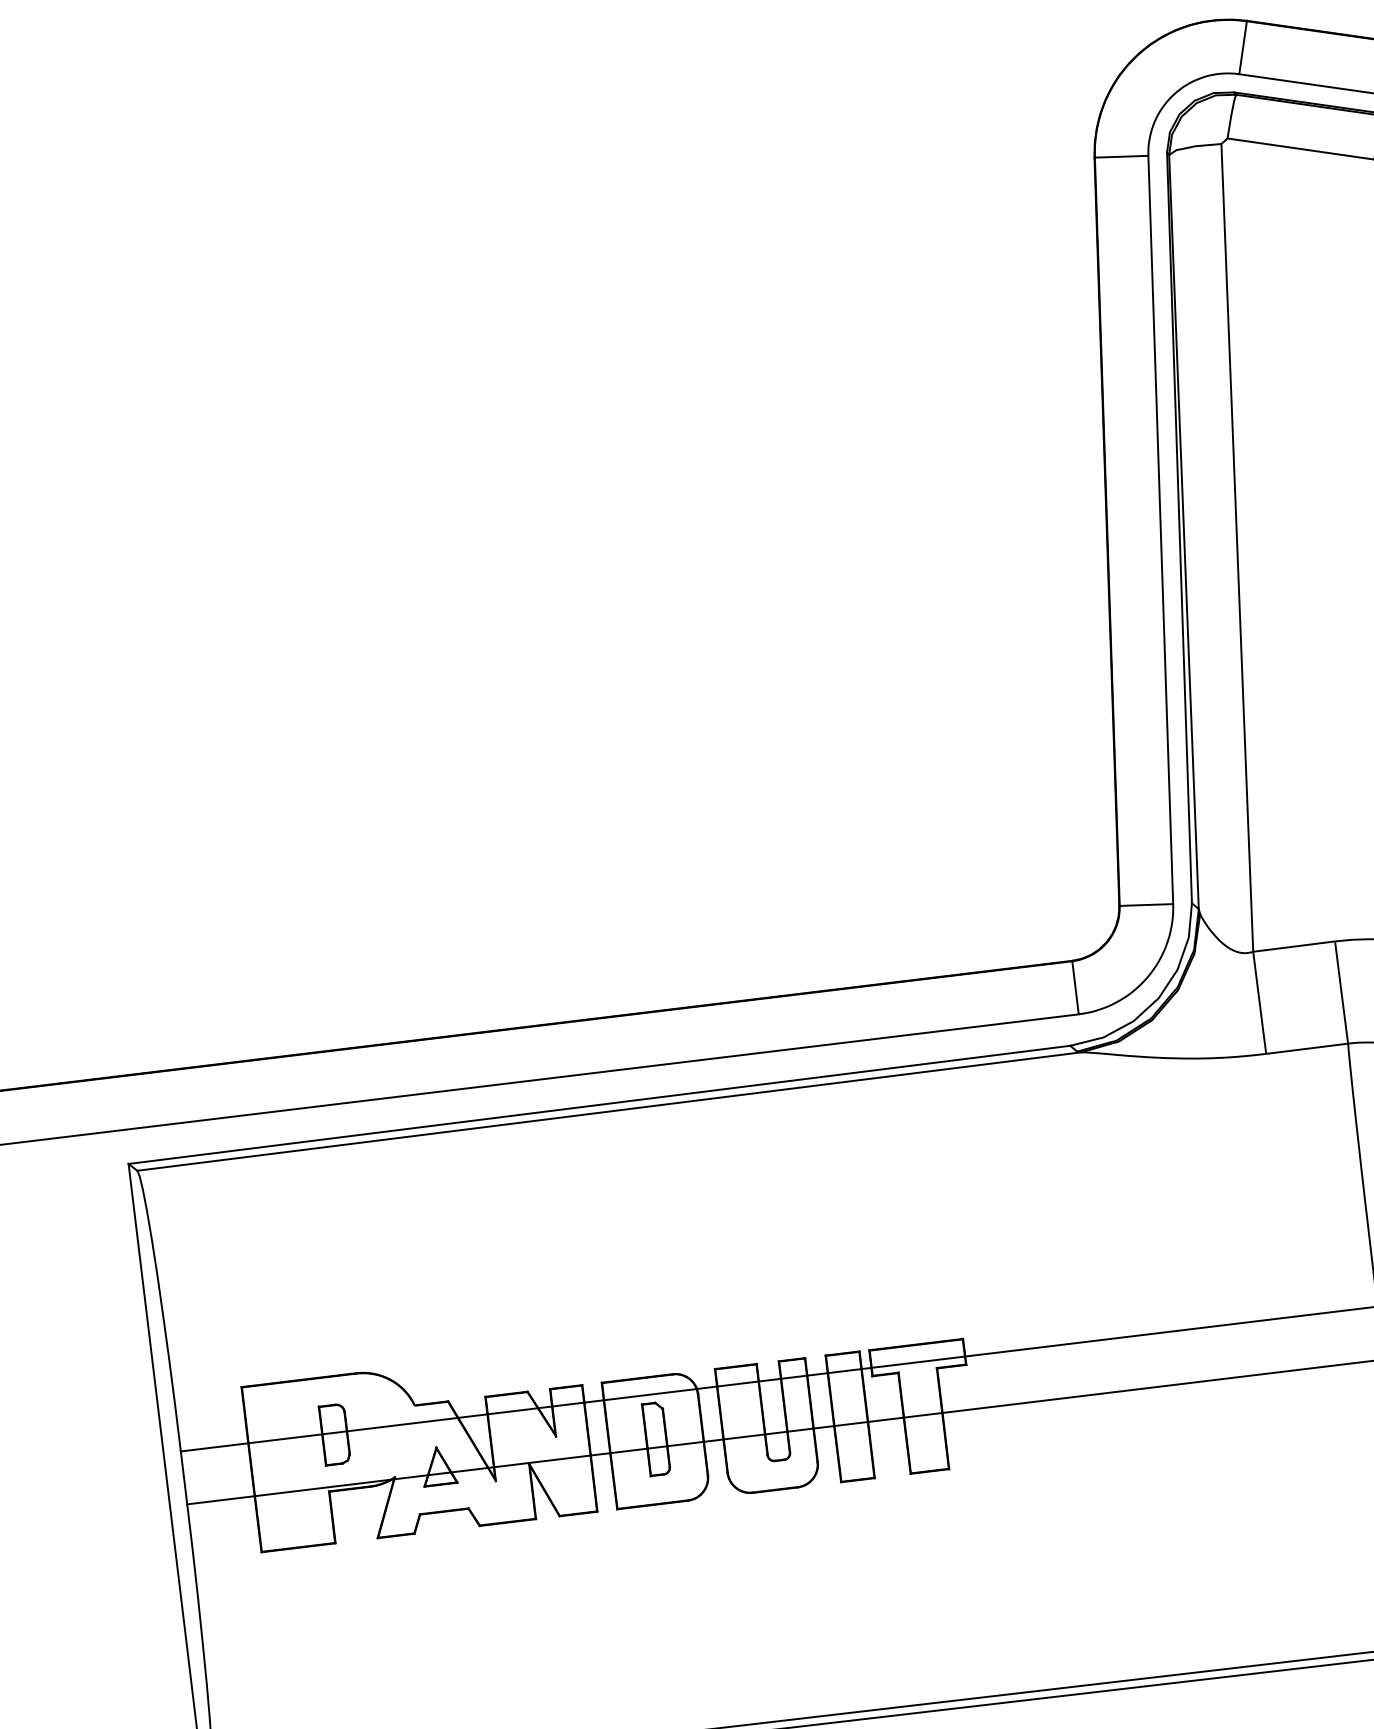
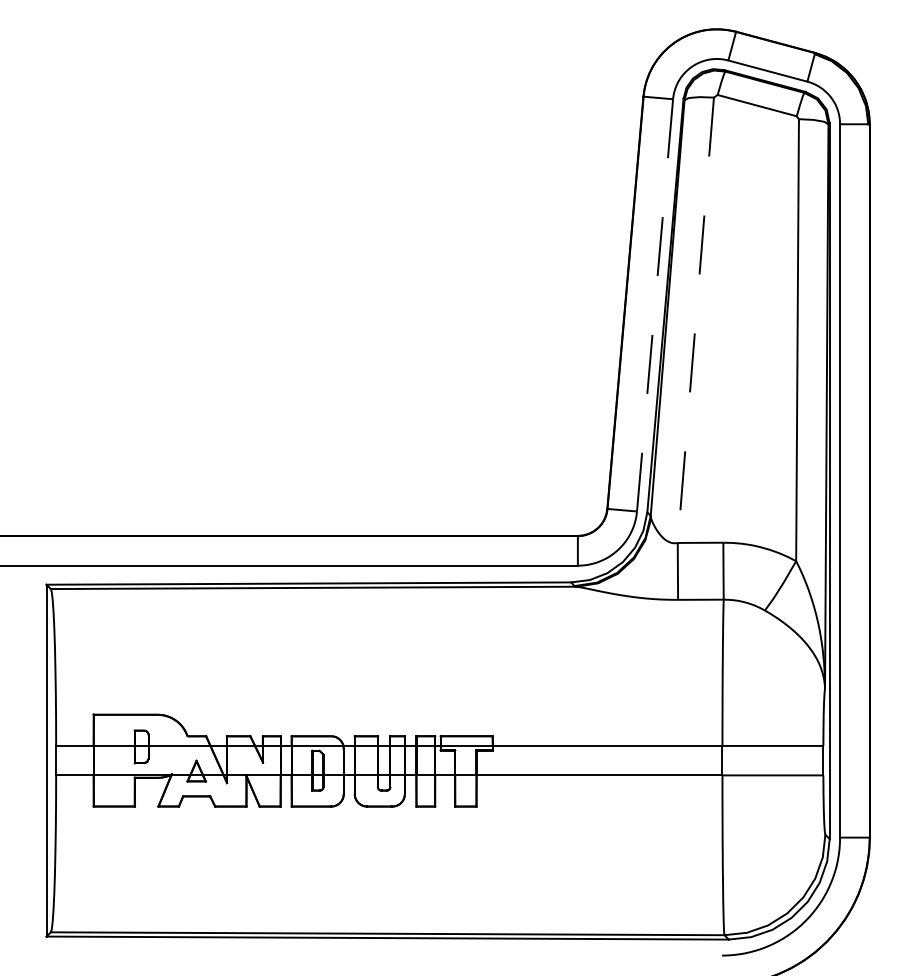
line: (1161, 530) -> (655, 305), solid -> dashed
line: (1236, 548) -> (695, 320), solid -> dashed

